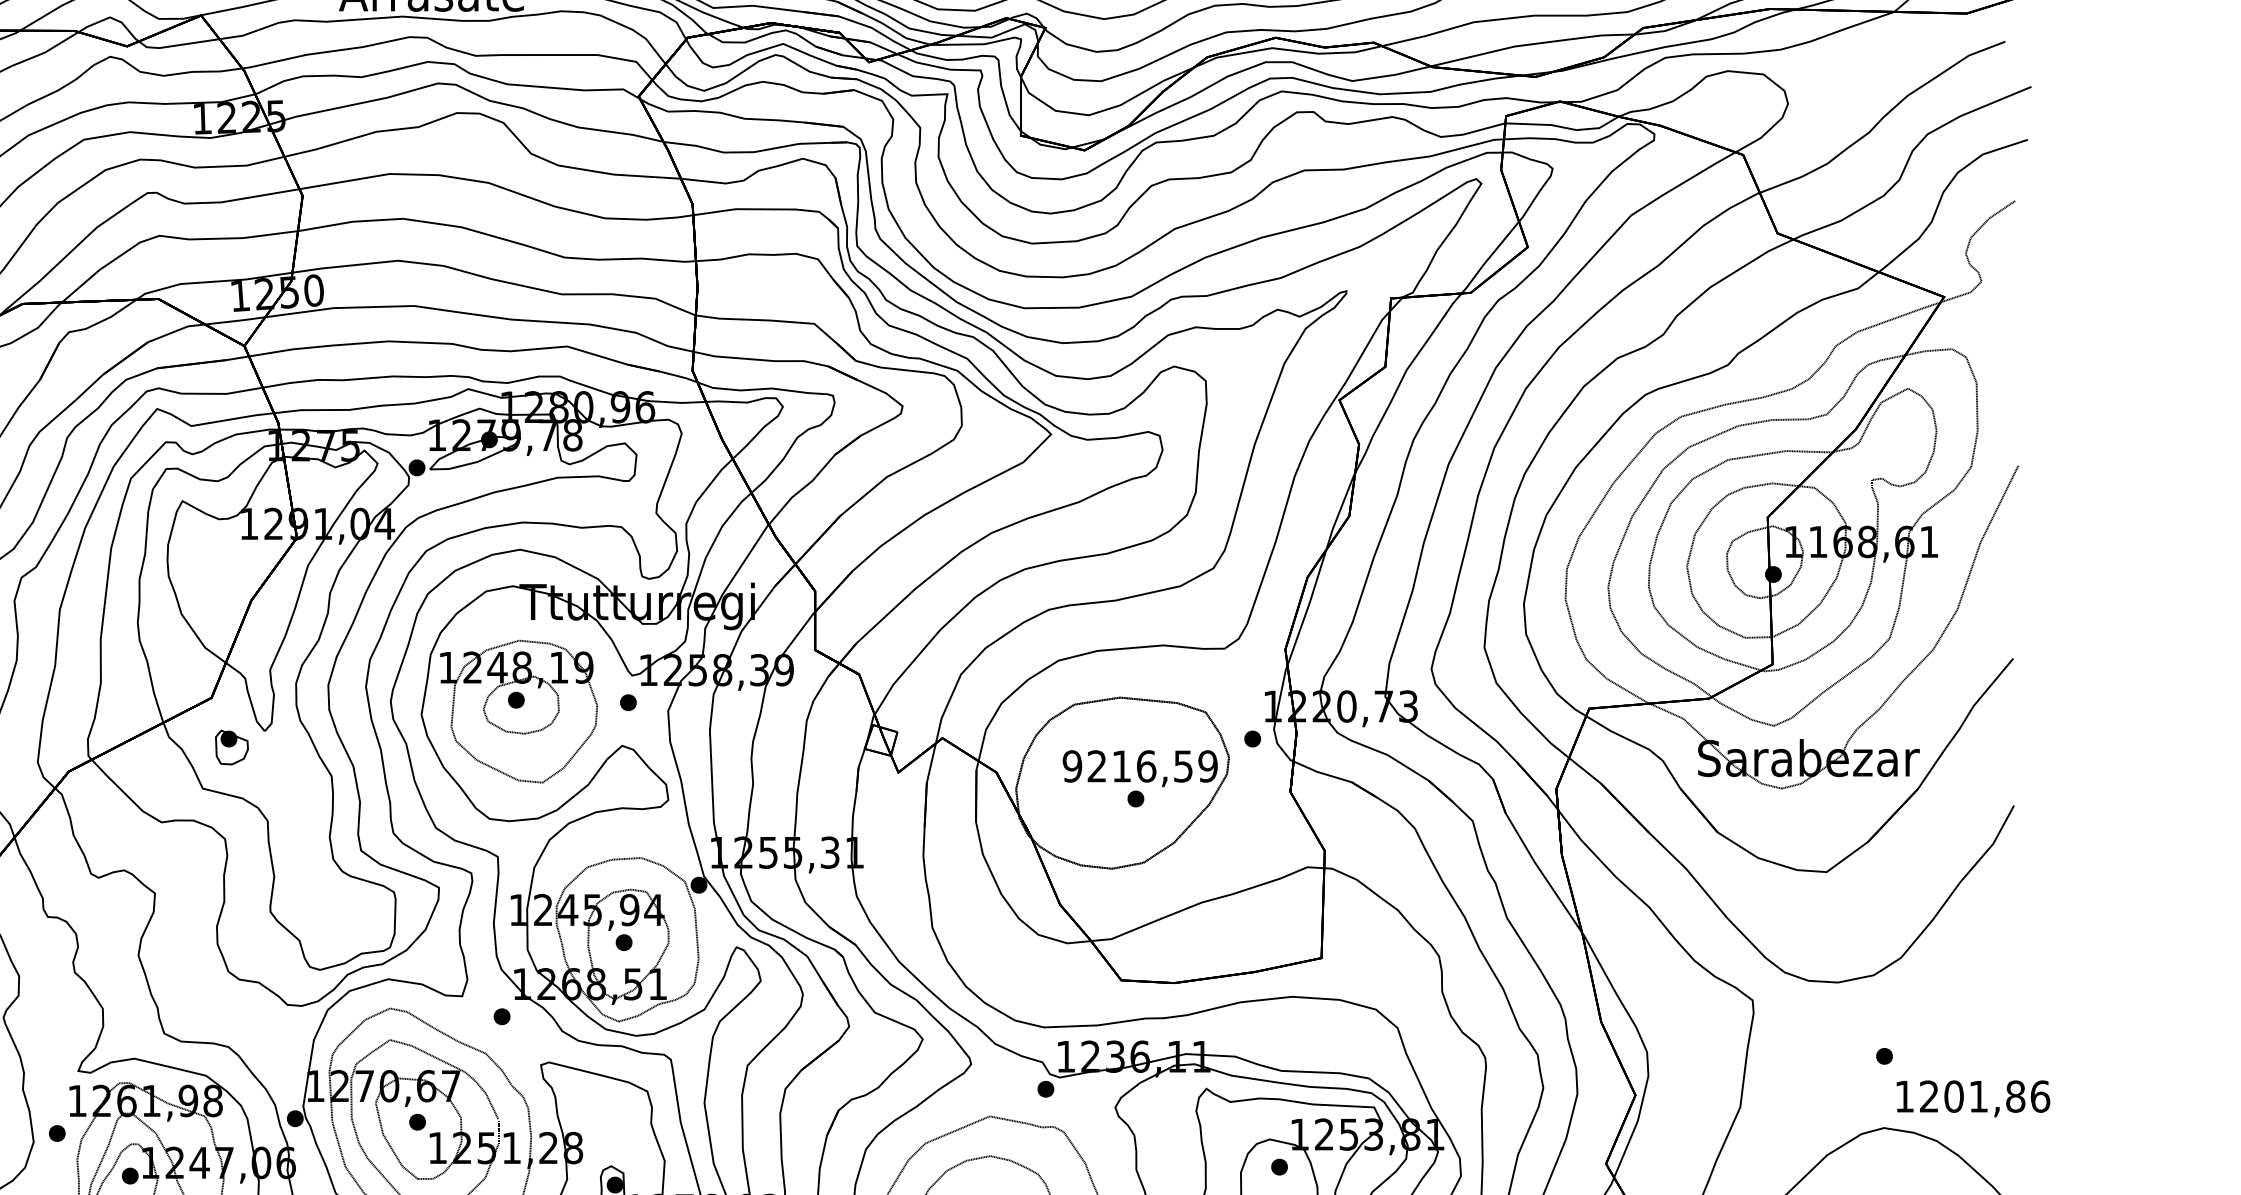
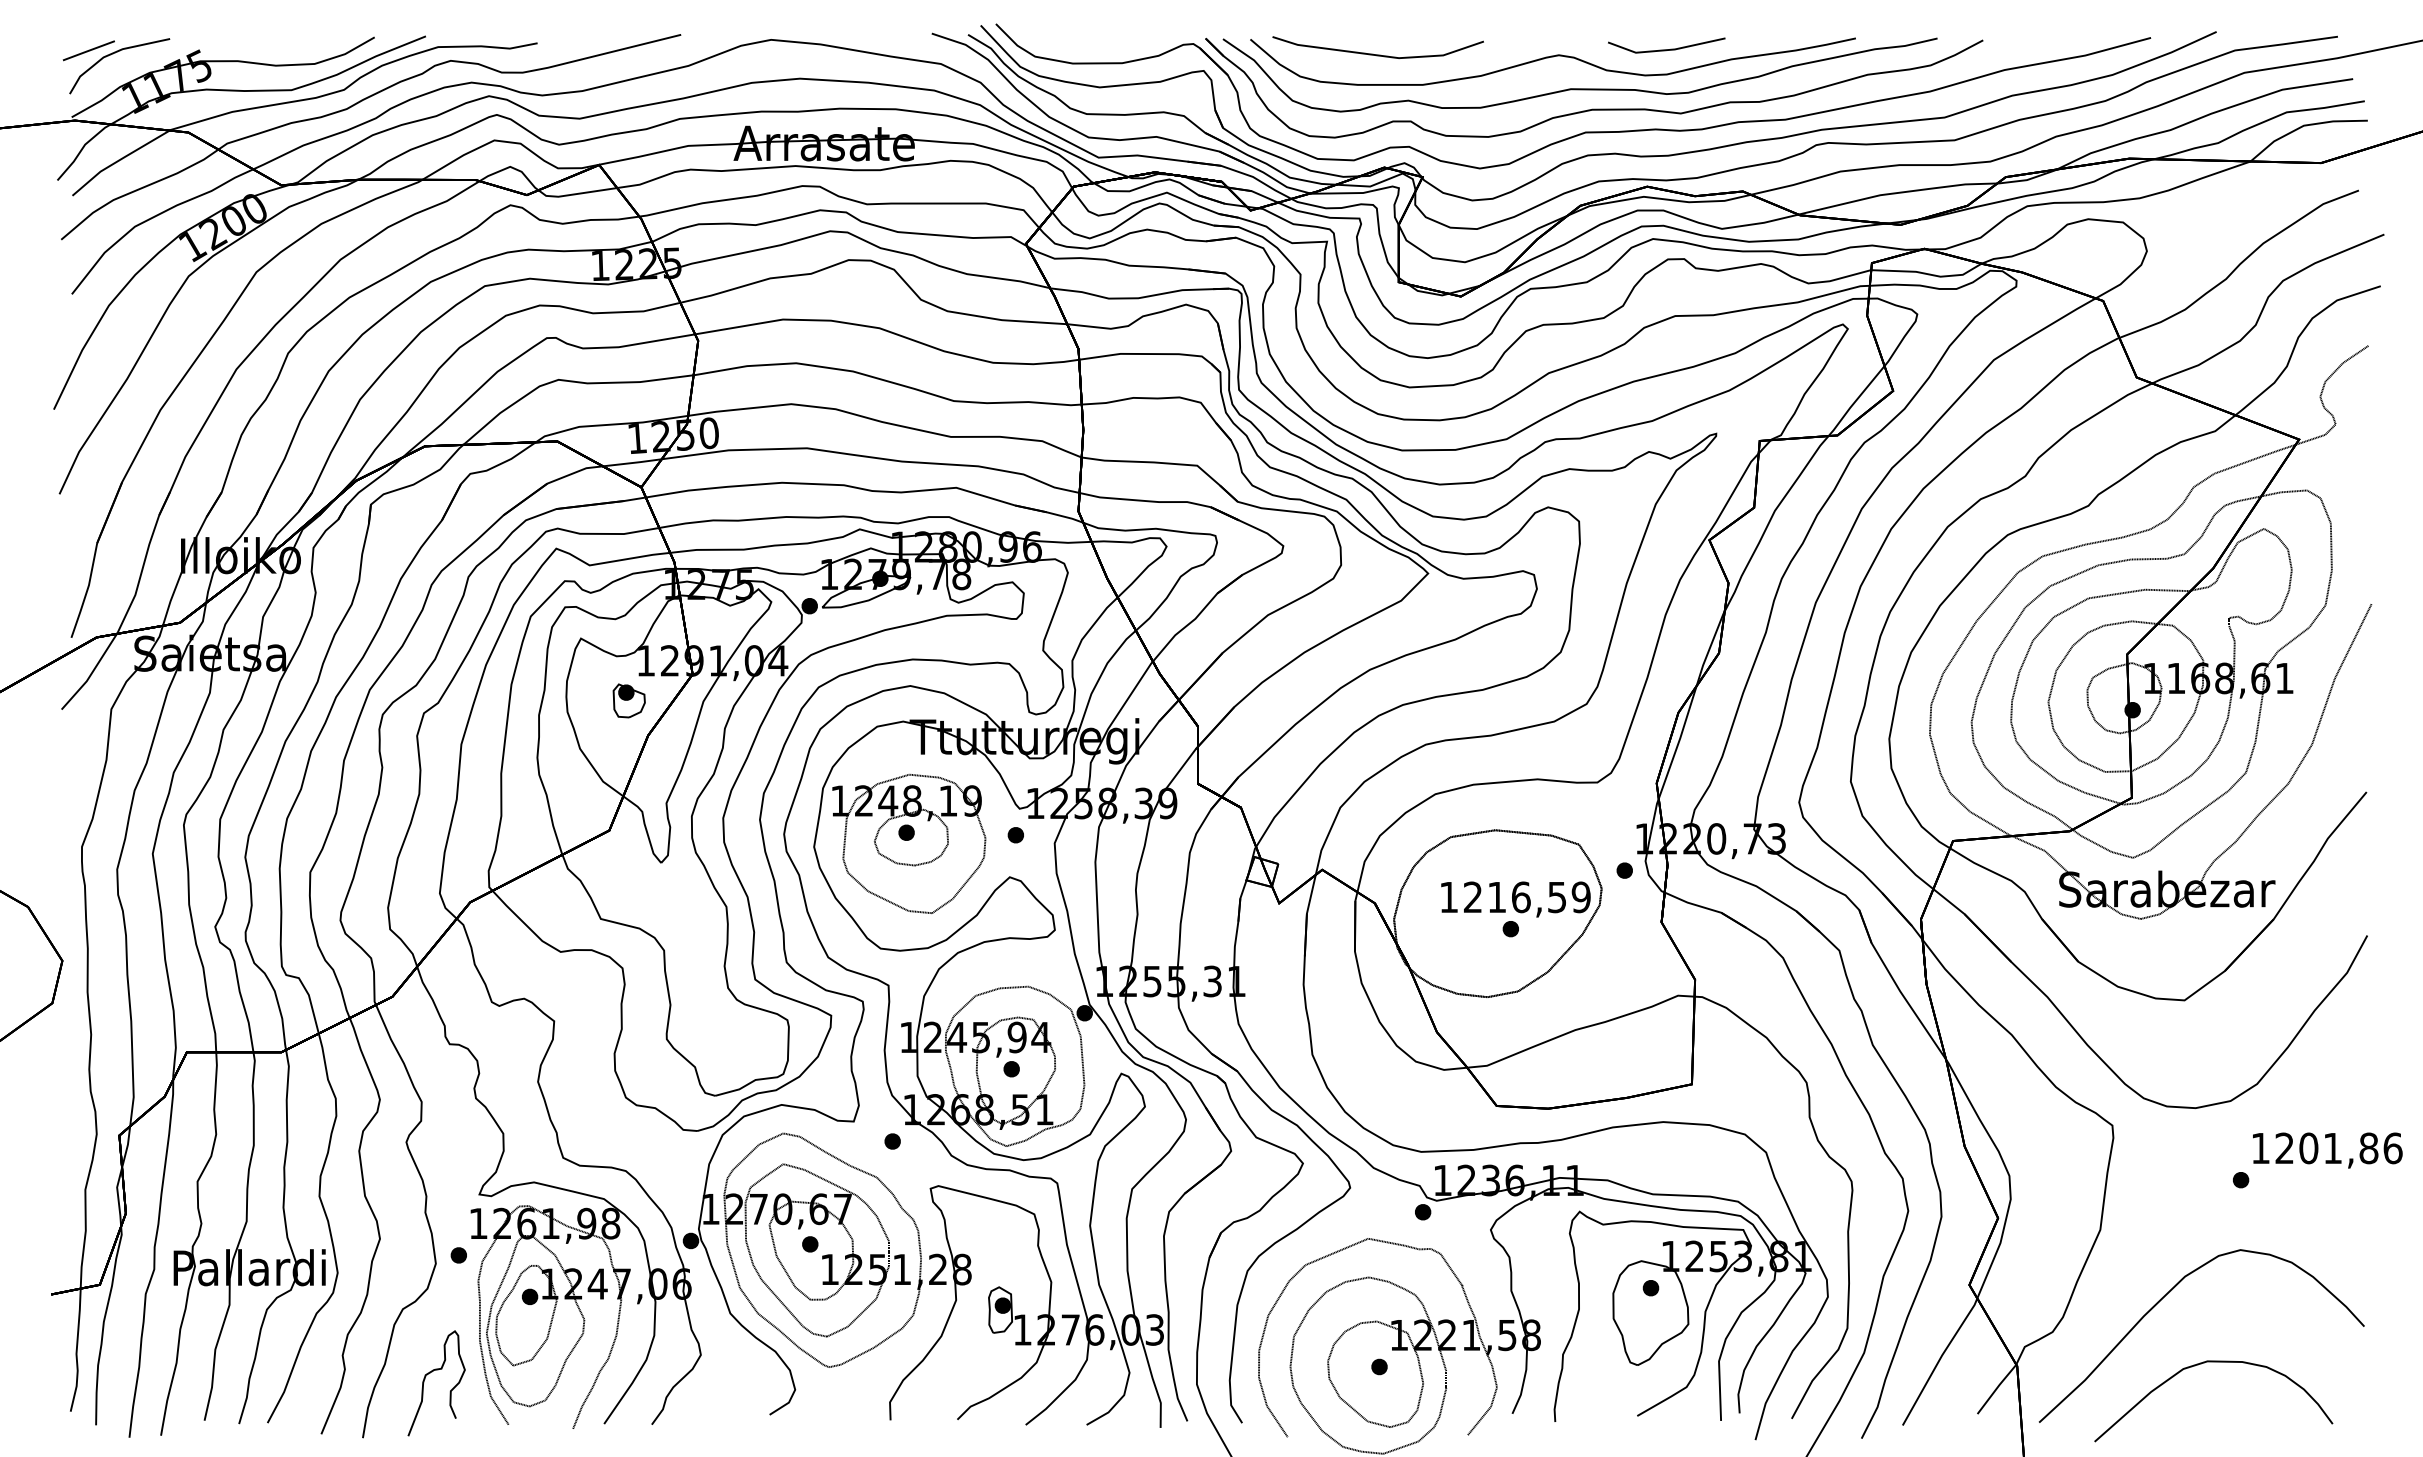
part: (231, 747) -> (628, 700), moved
text: (1071, 766) -> (1448, 897), 9216,59 -> 1216,59
text: (1973, 1098) -> (2327, 1150), moved

